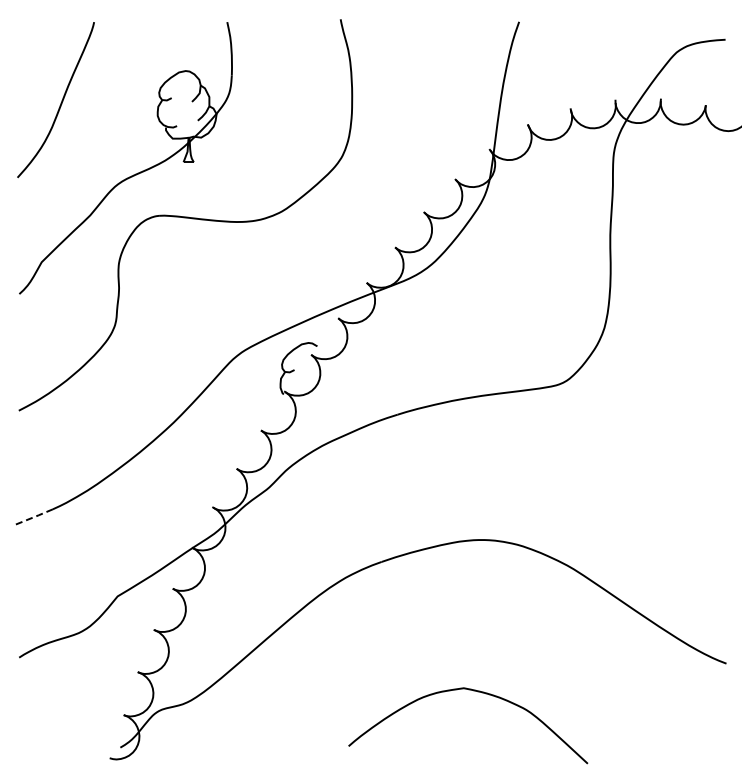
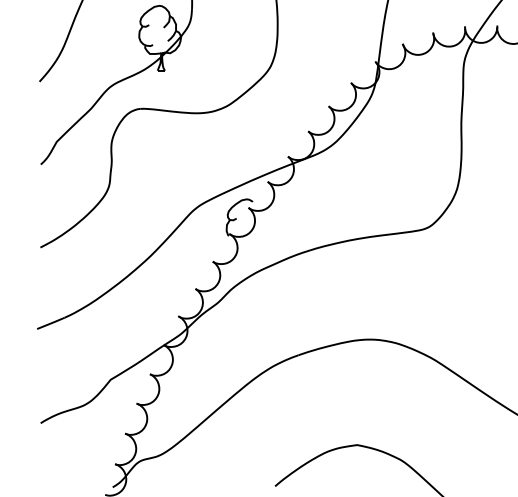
line: (34, 517) -> (51, 323), dashed -> solid

